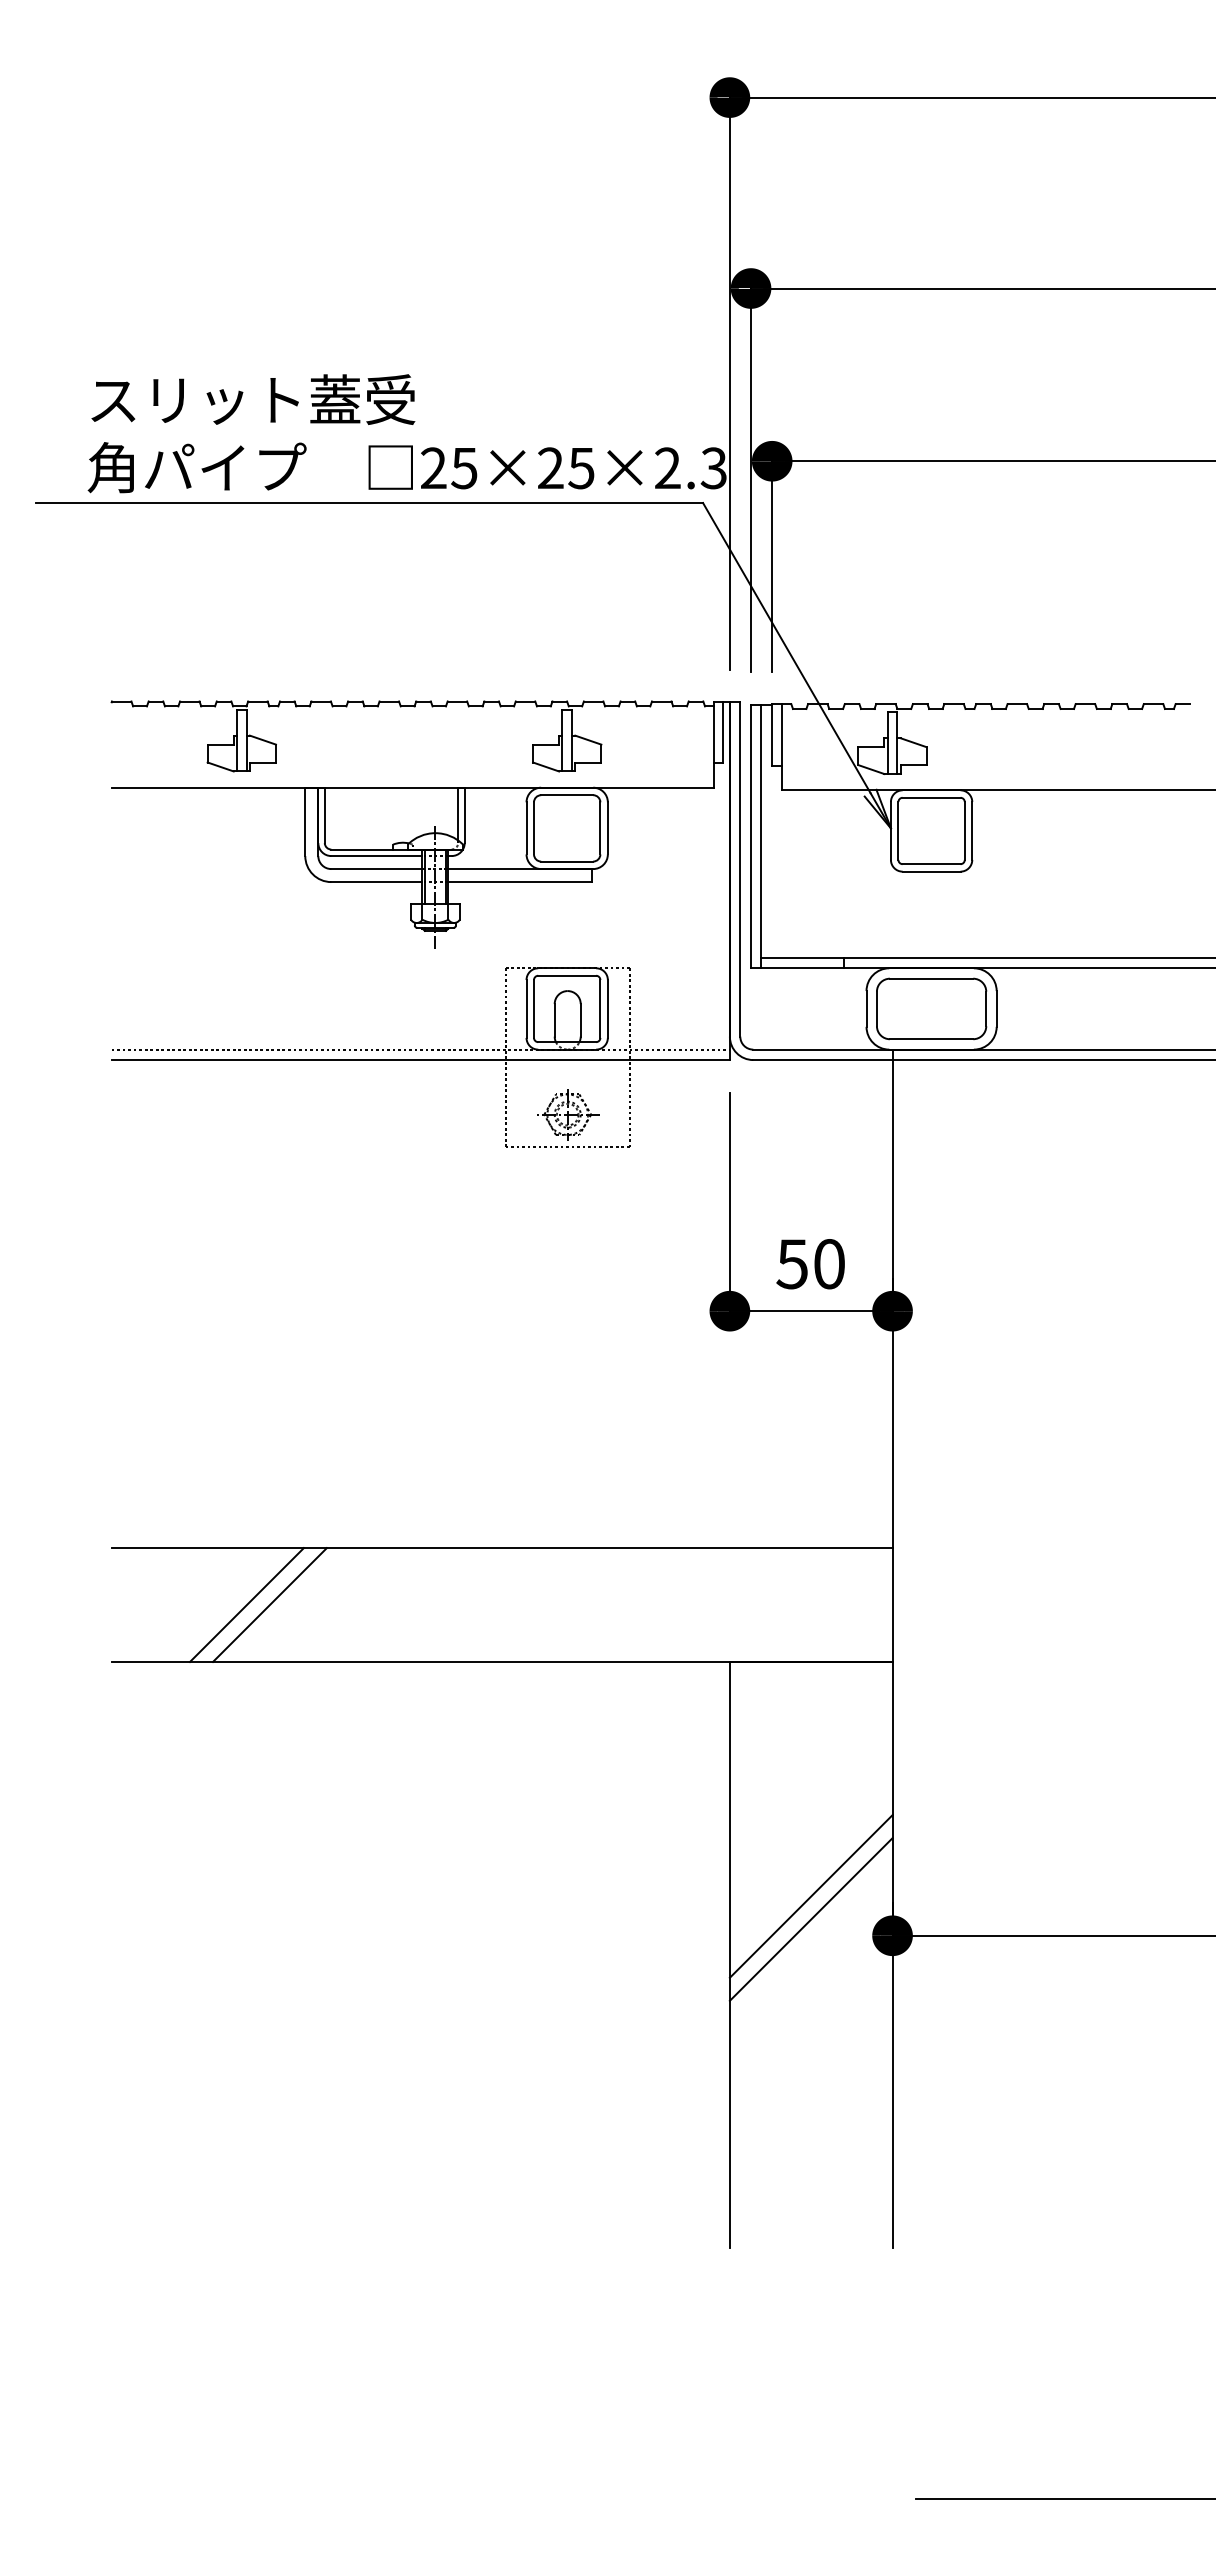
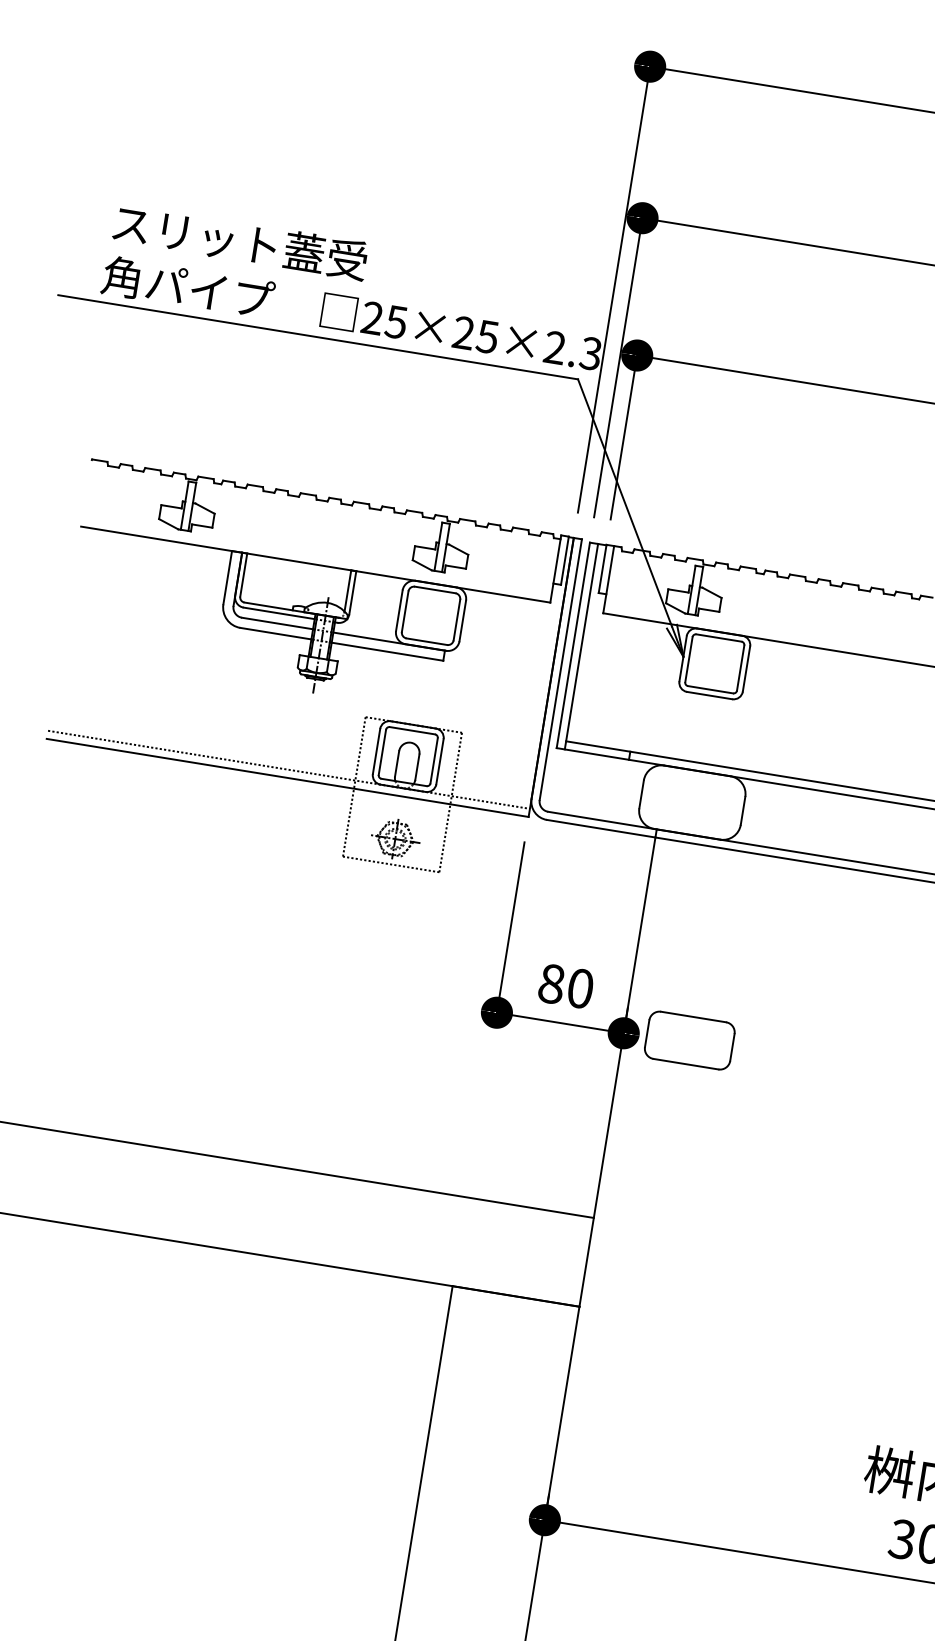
part: (931, 1008) -> (689, 1040), moved
text: (792, 1264) -> (551, 984), 50 -> 80
line: (246, 1604) -> (83, 1180), removed
line: (269, 1604) -> (101, 1183), removed
line: (810, 1896) -> (485, 1479), removed
line: (810, 1919) -> (482, 1497), removed

